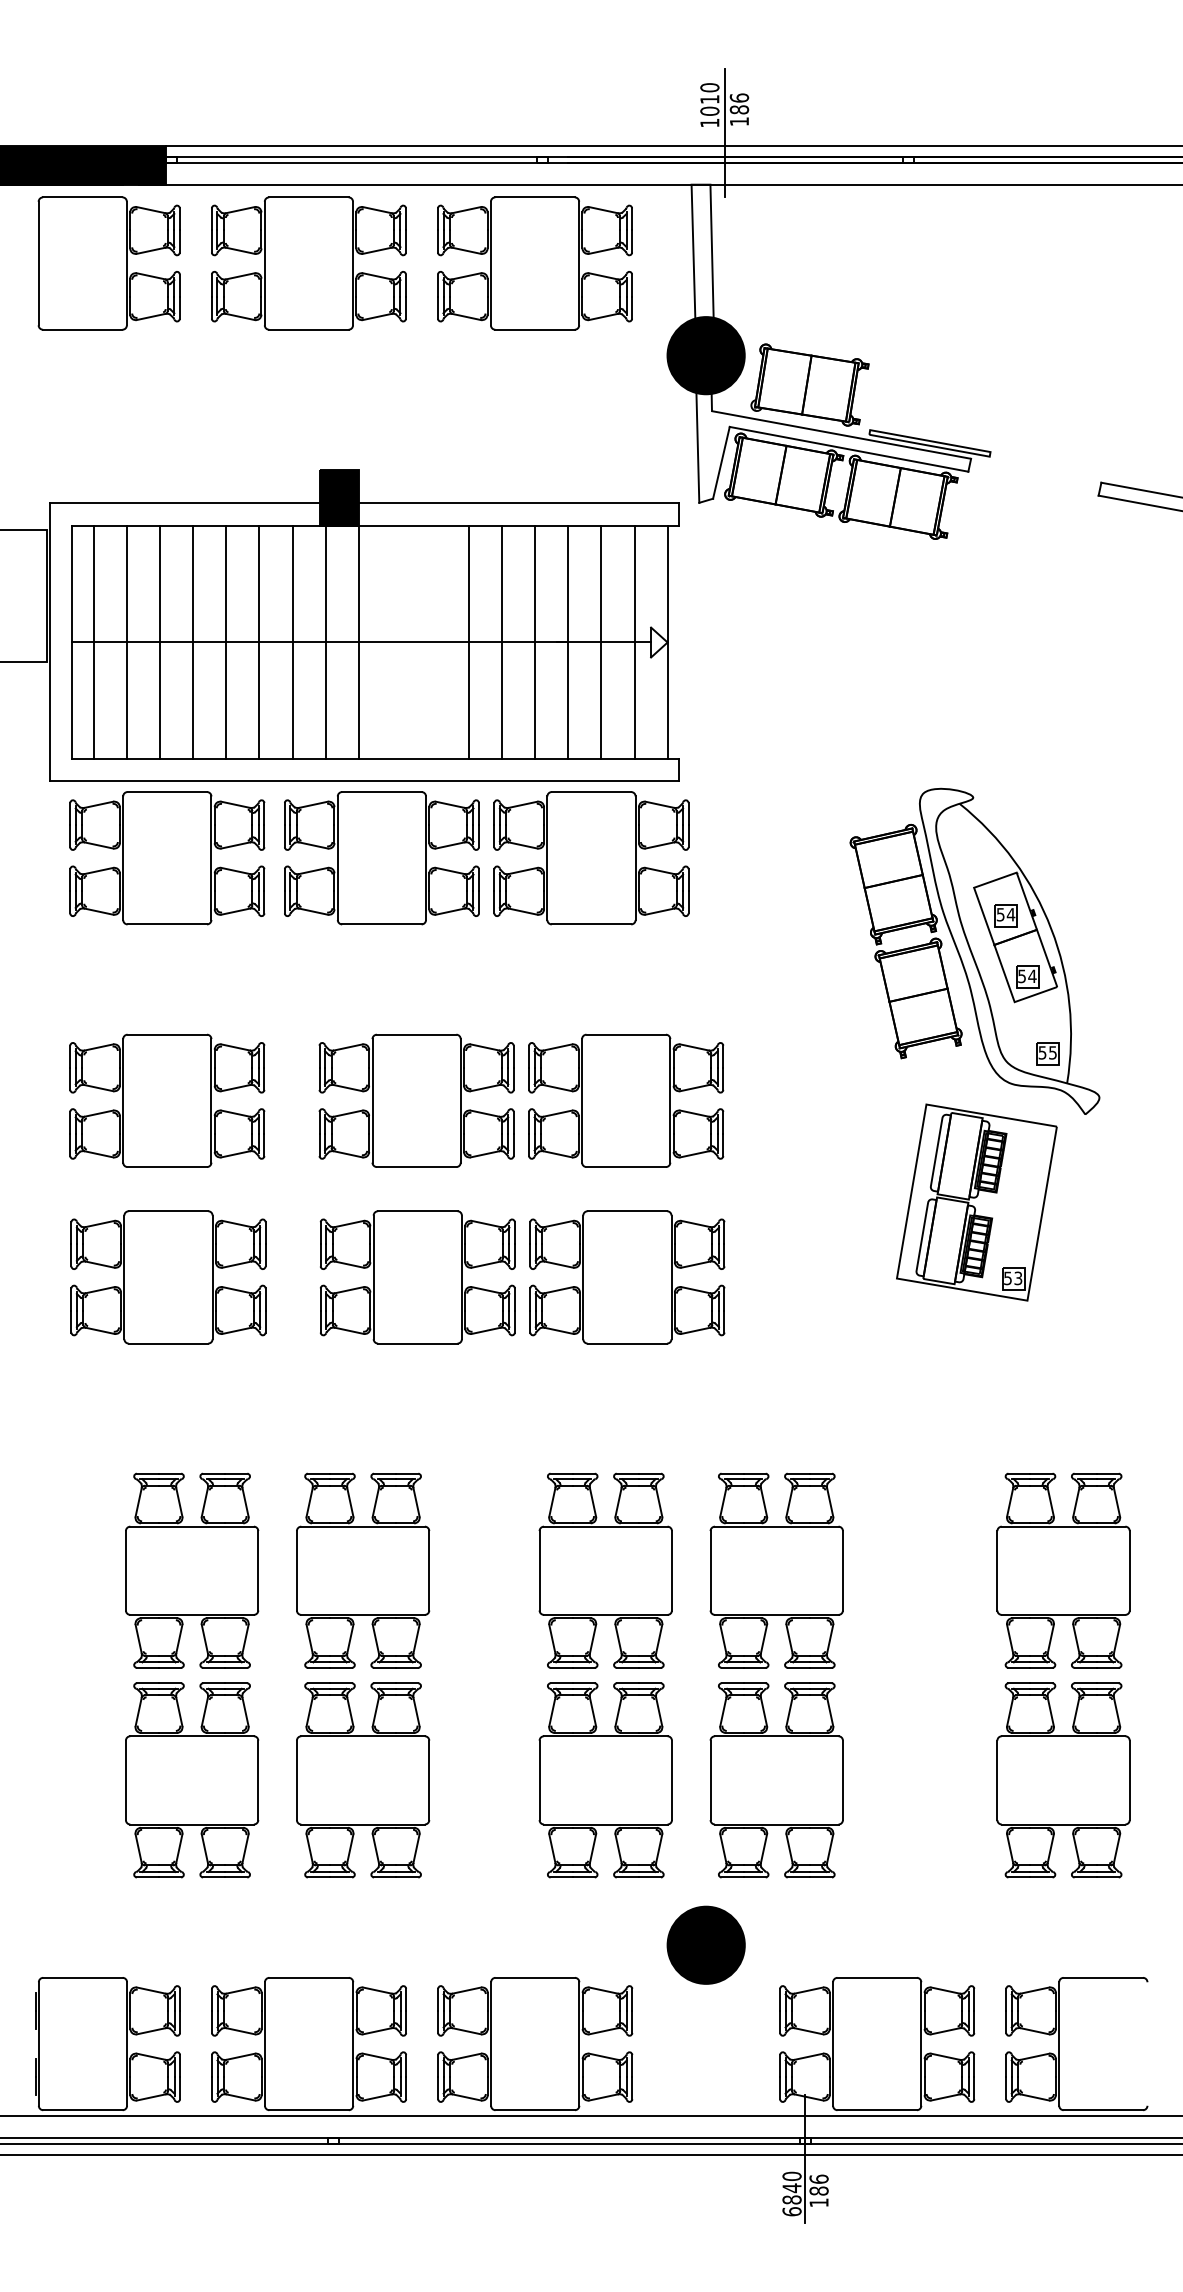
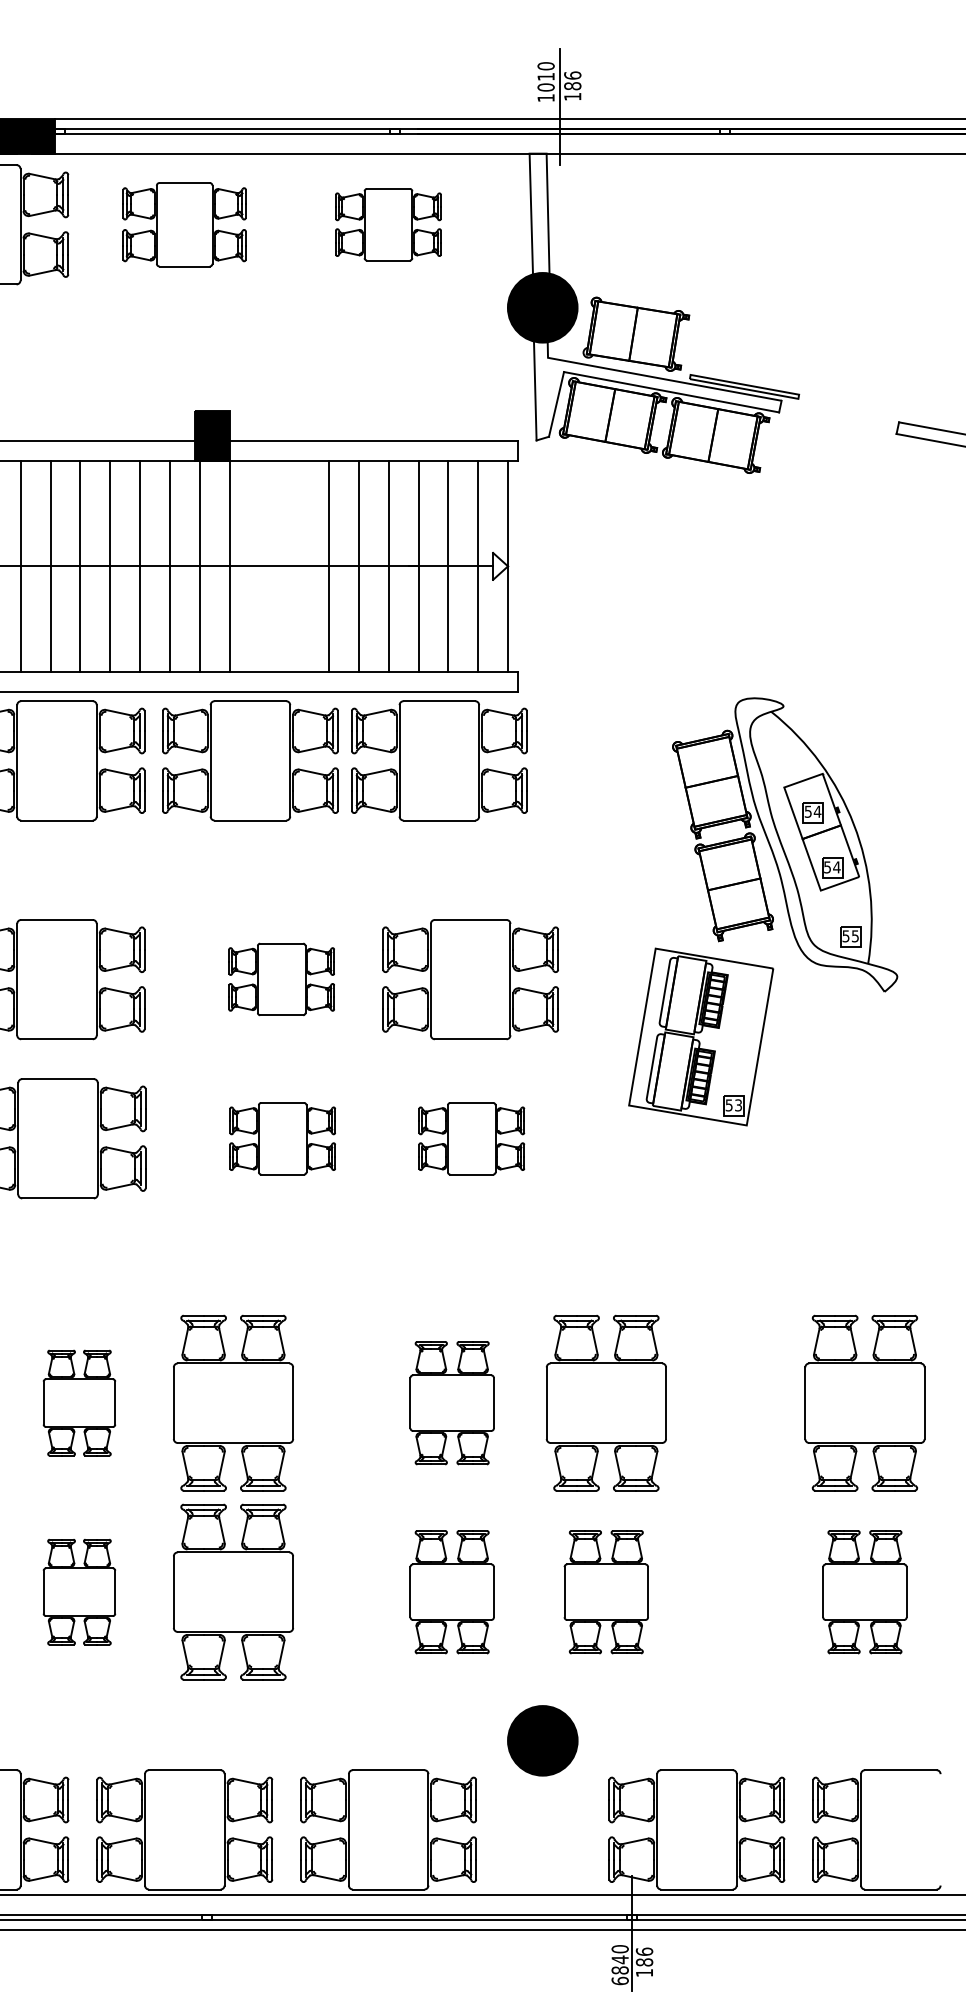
part: (308, 263) -> (184, 224), size x0.7
part: (534, 263) -> (388, 224), size x0.6
part: (416, 1100) -> (281, 979), size x0.6
part: (976, 1202) -> (700, 1036), moved
part: (417, 1277) -> (282, 1138), size x0.6
part: (627, 1277) -> (471, 1138), size x0.6
part: (192, 1570) -> (79, 1402), size x0.6
part: (605, 1570) -> (452, 1402), size x0.7
part: (192, 1780) -> (79, 1592), size x0.6
part: (605, 1780) -> (452, 1592), size x0.7
part: (776, 1780) -> (606, 1592), size x0.7
part: (1063, 1780) -> (864, 1592), size x0.7

